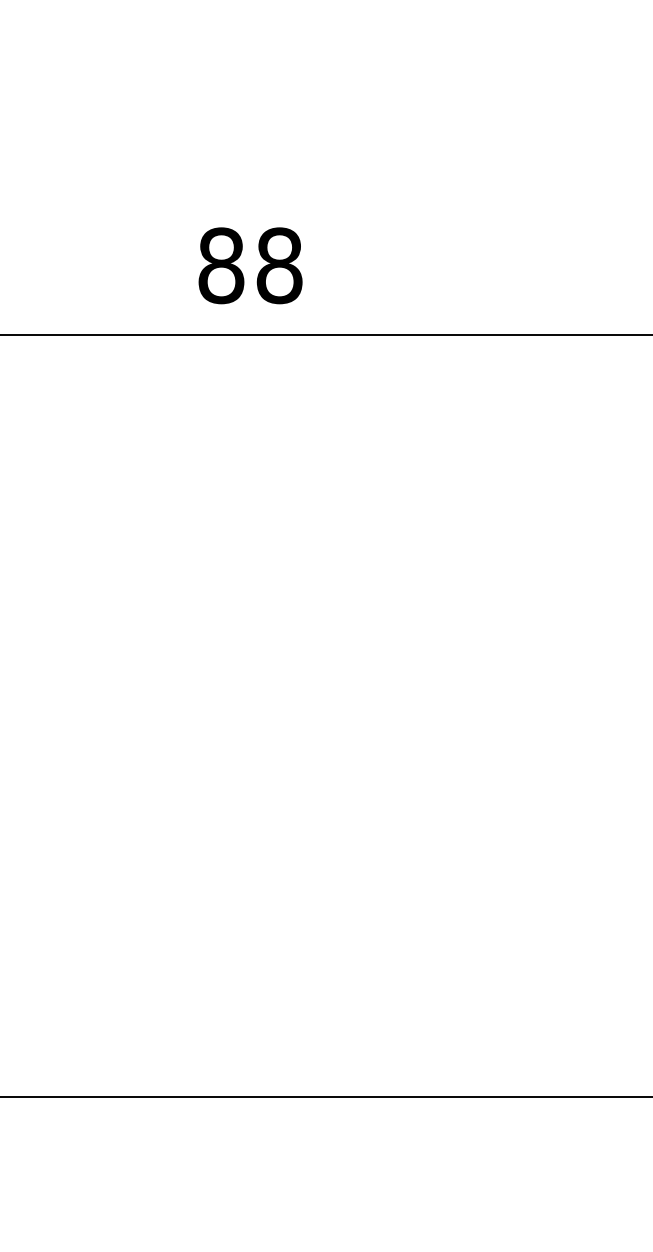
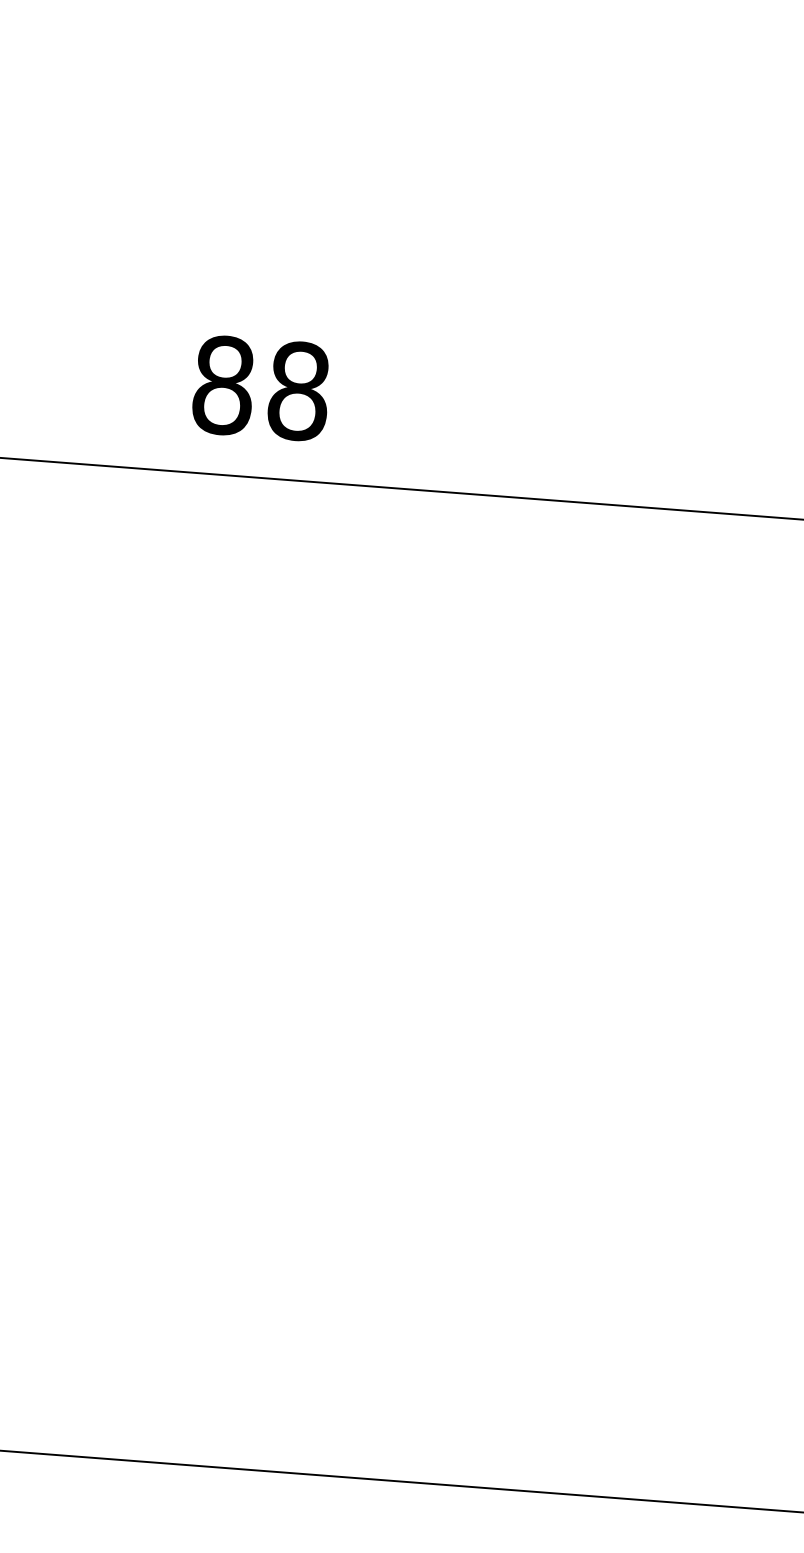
text: (250, 265) -> (261, 387), moved

